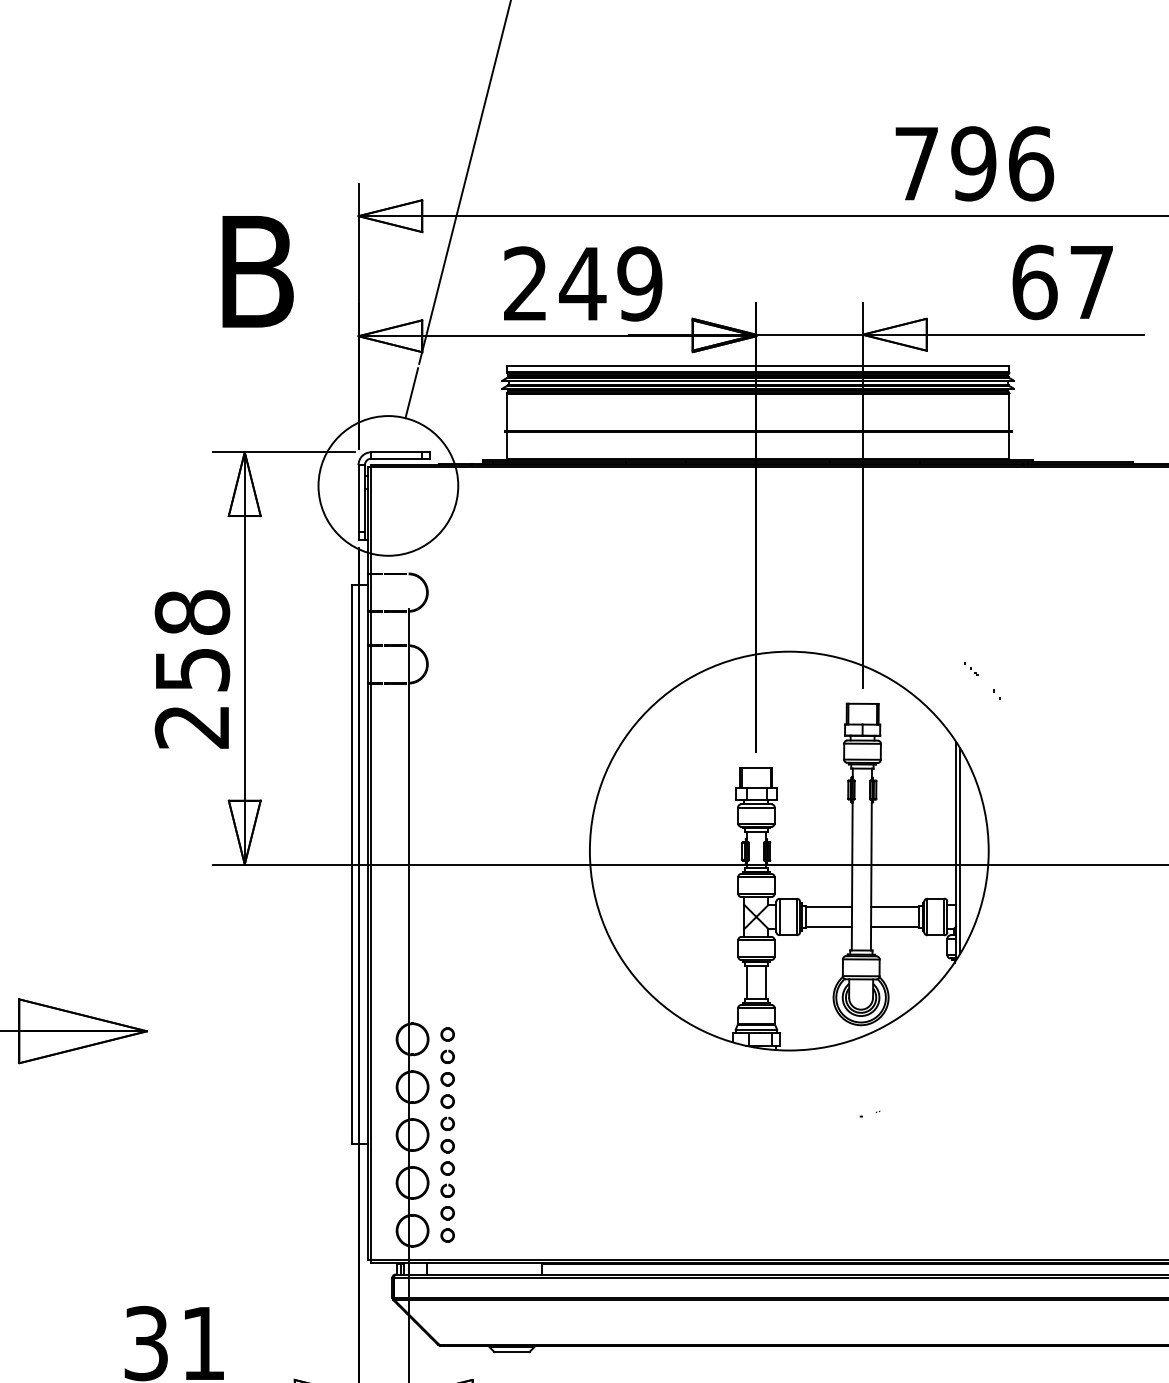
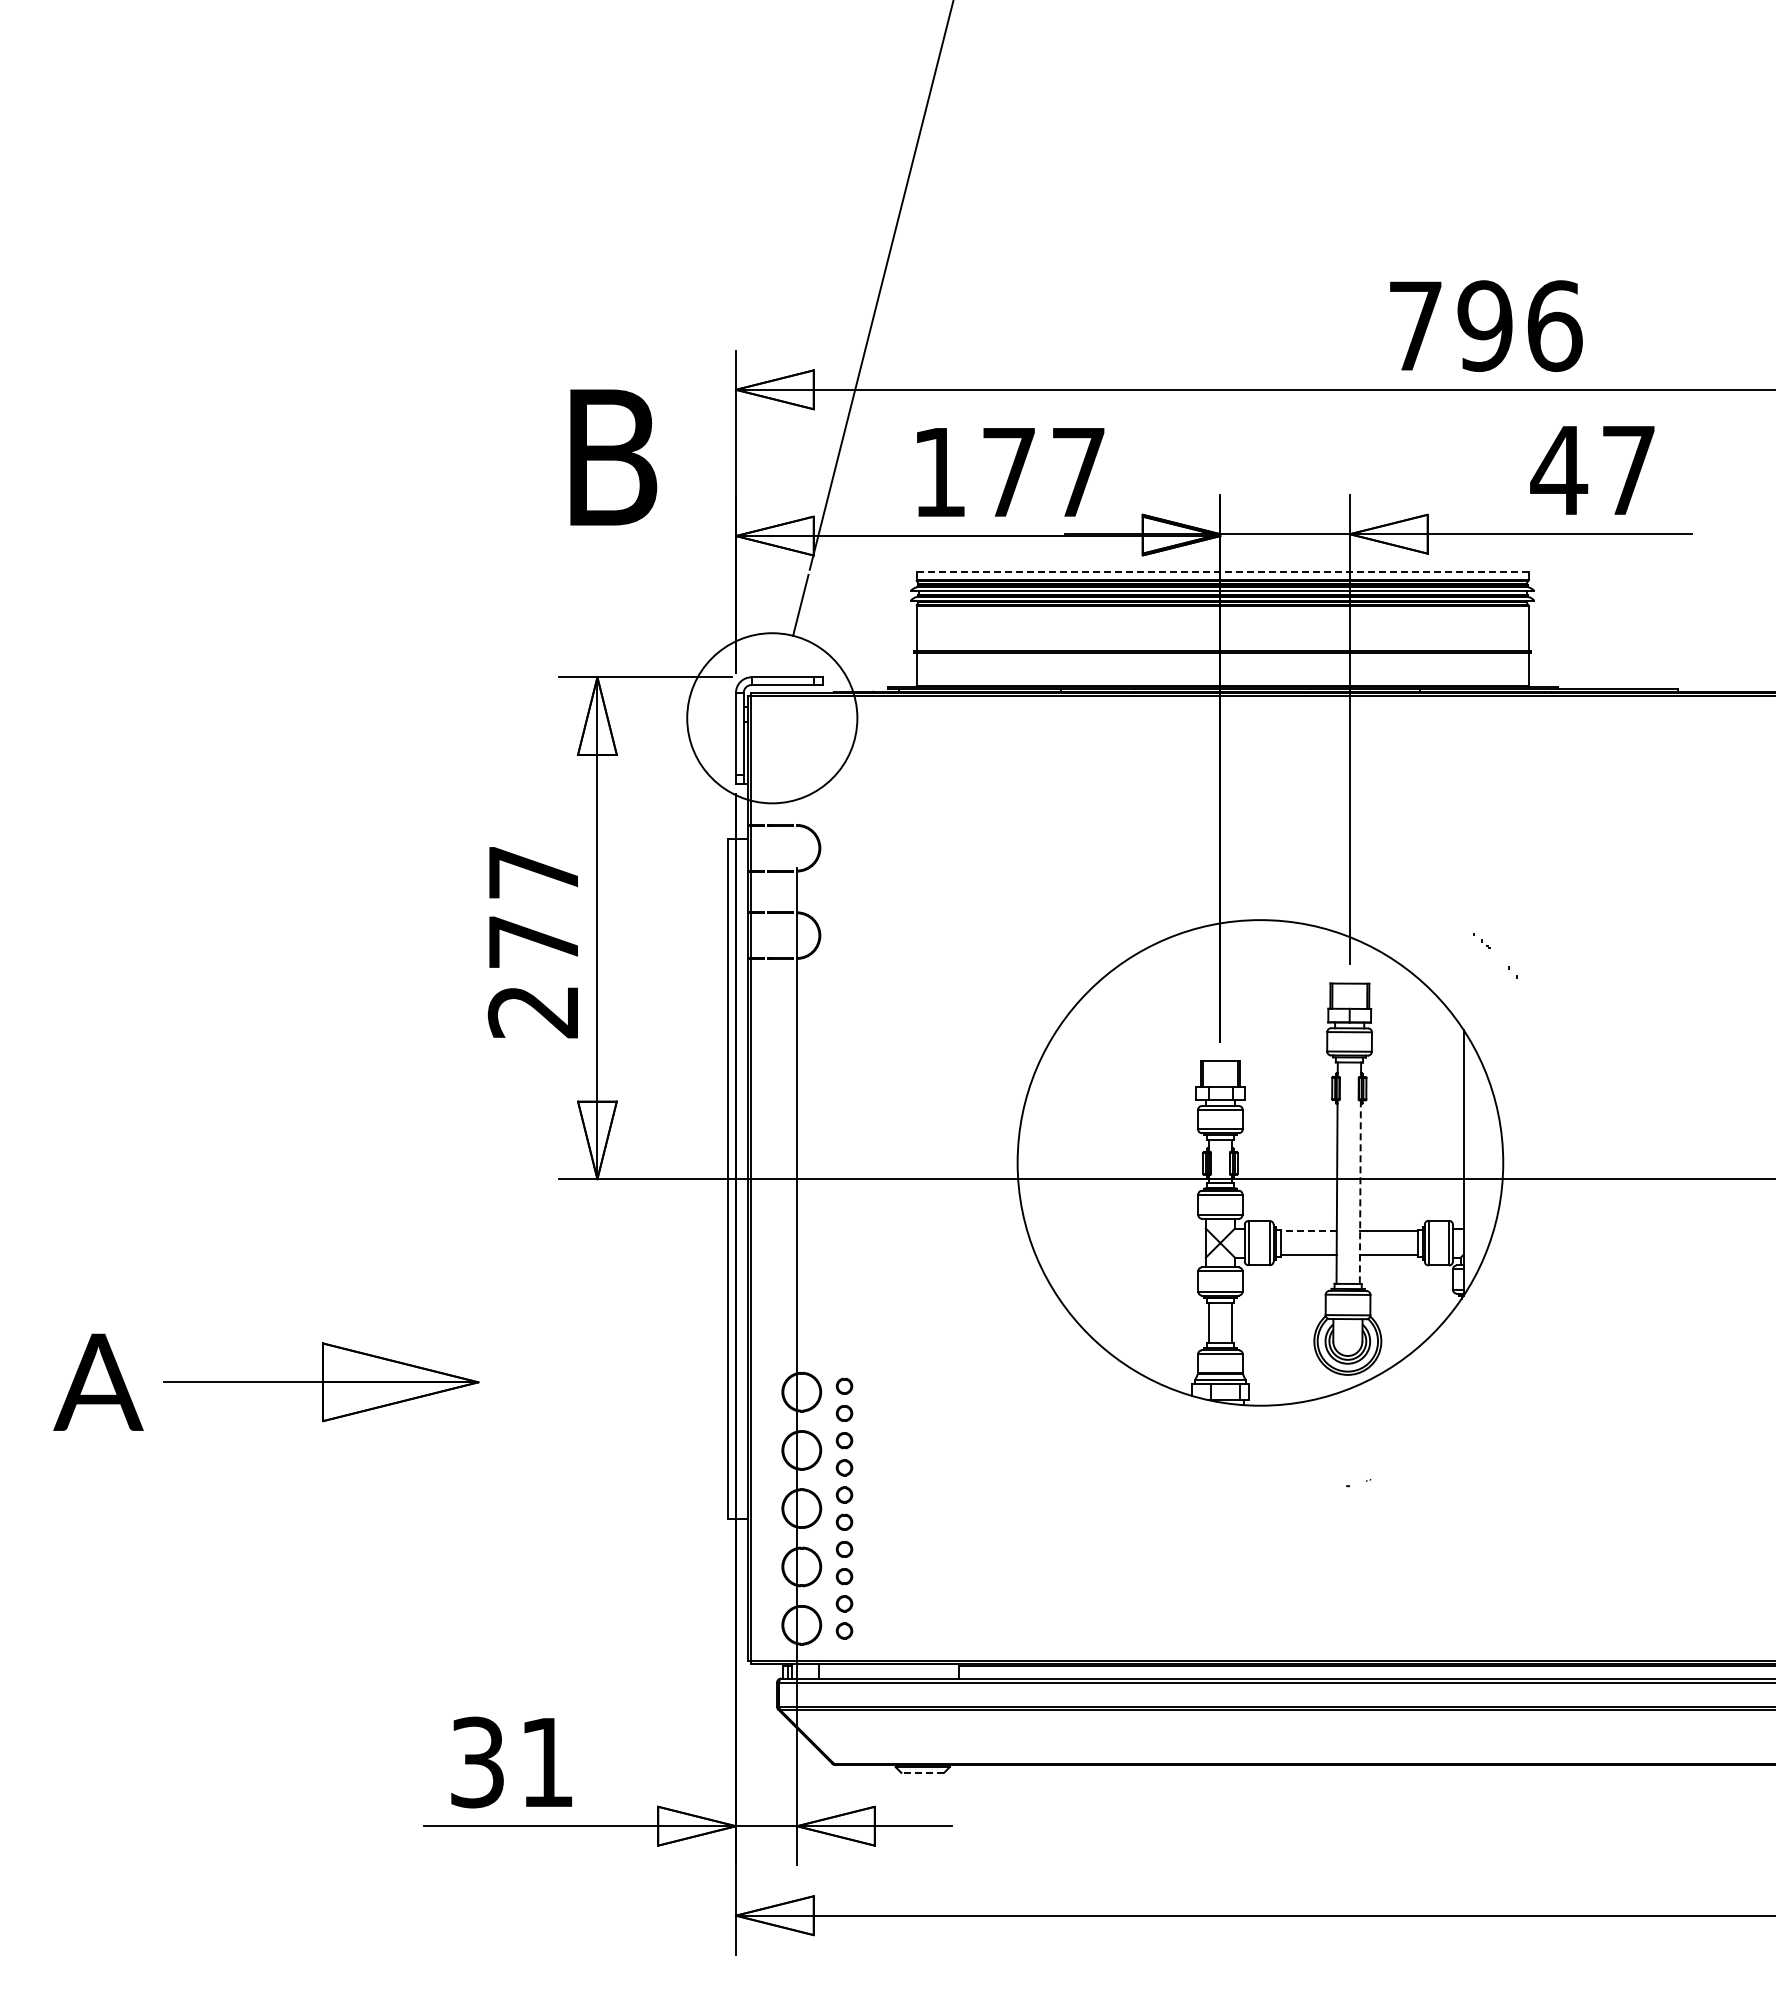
text: (1034, 282) -> (1559, 470), 67 -> 47
text: (583, 284) -> (1009, 472), 249 -> 177
line: (758, 366) -> (1222, 572), solid -> dashed
text: (192, 640) -> (533, 906), 258 -> 277
line: (960, 850) -> (1468, 1162), removed
line: (871, 875) -> (1360, 1192), solid -> dashed
line: (828, 907) -> (1308, 1231), solid -> dashed
line: (511, 1351) -> (922, 1772), solid -> dashed

